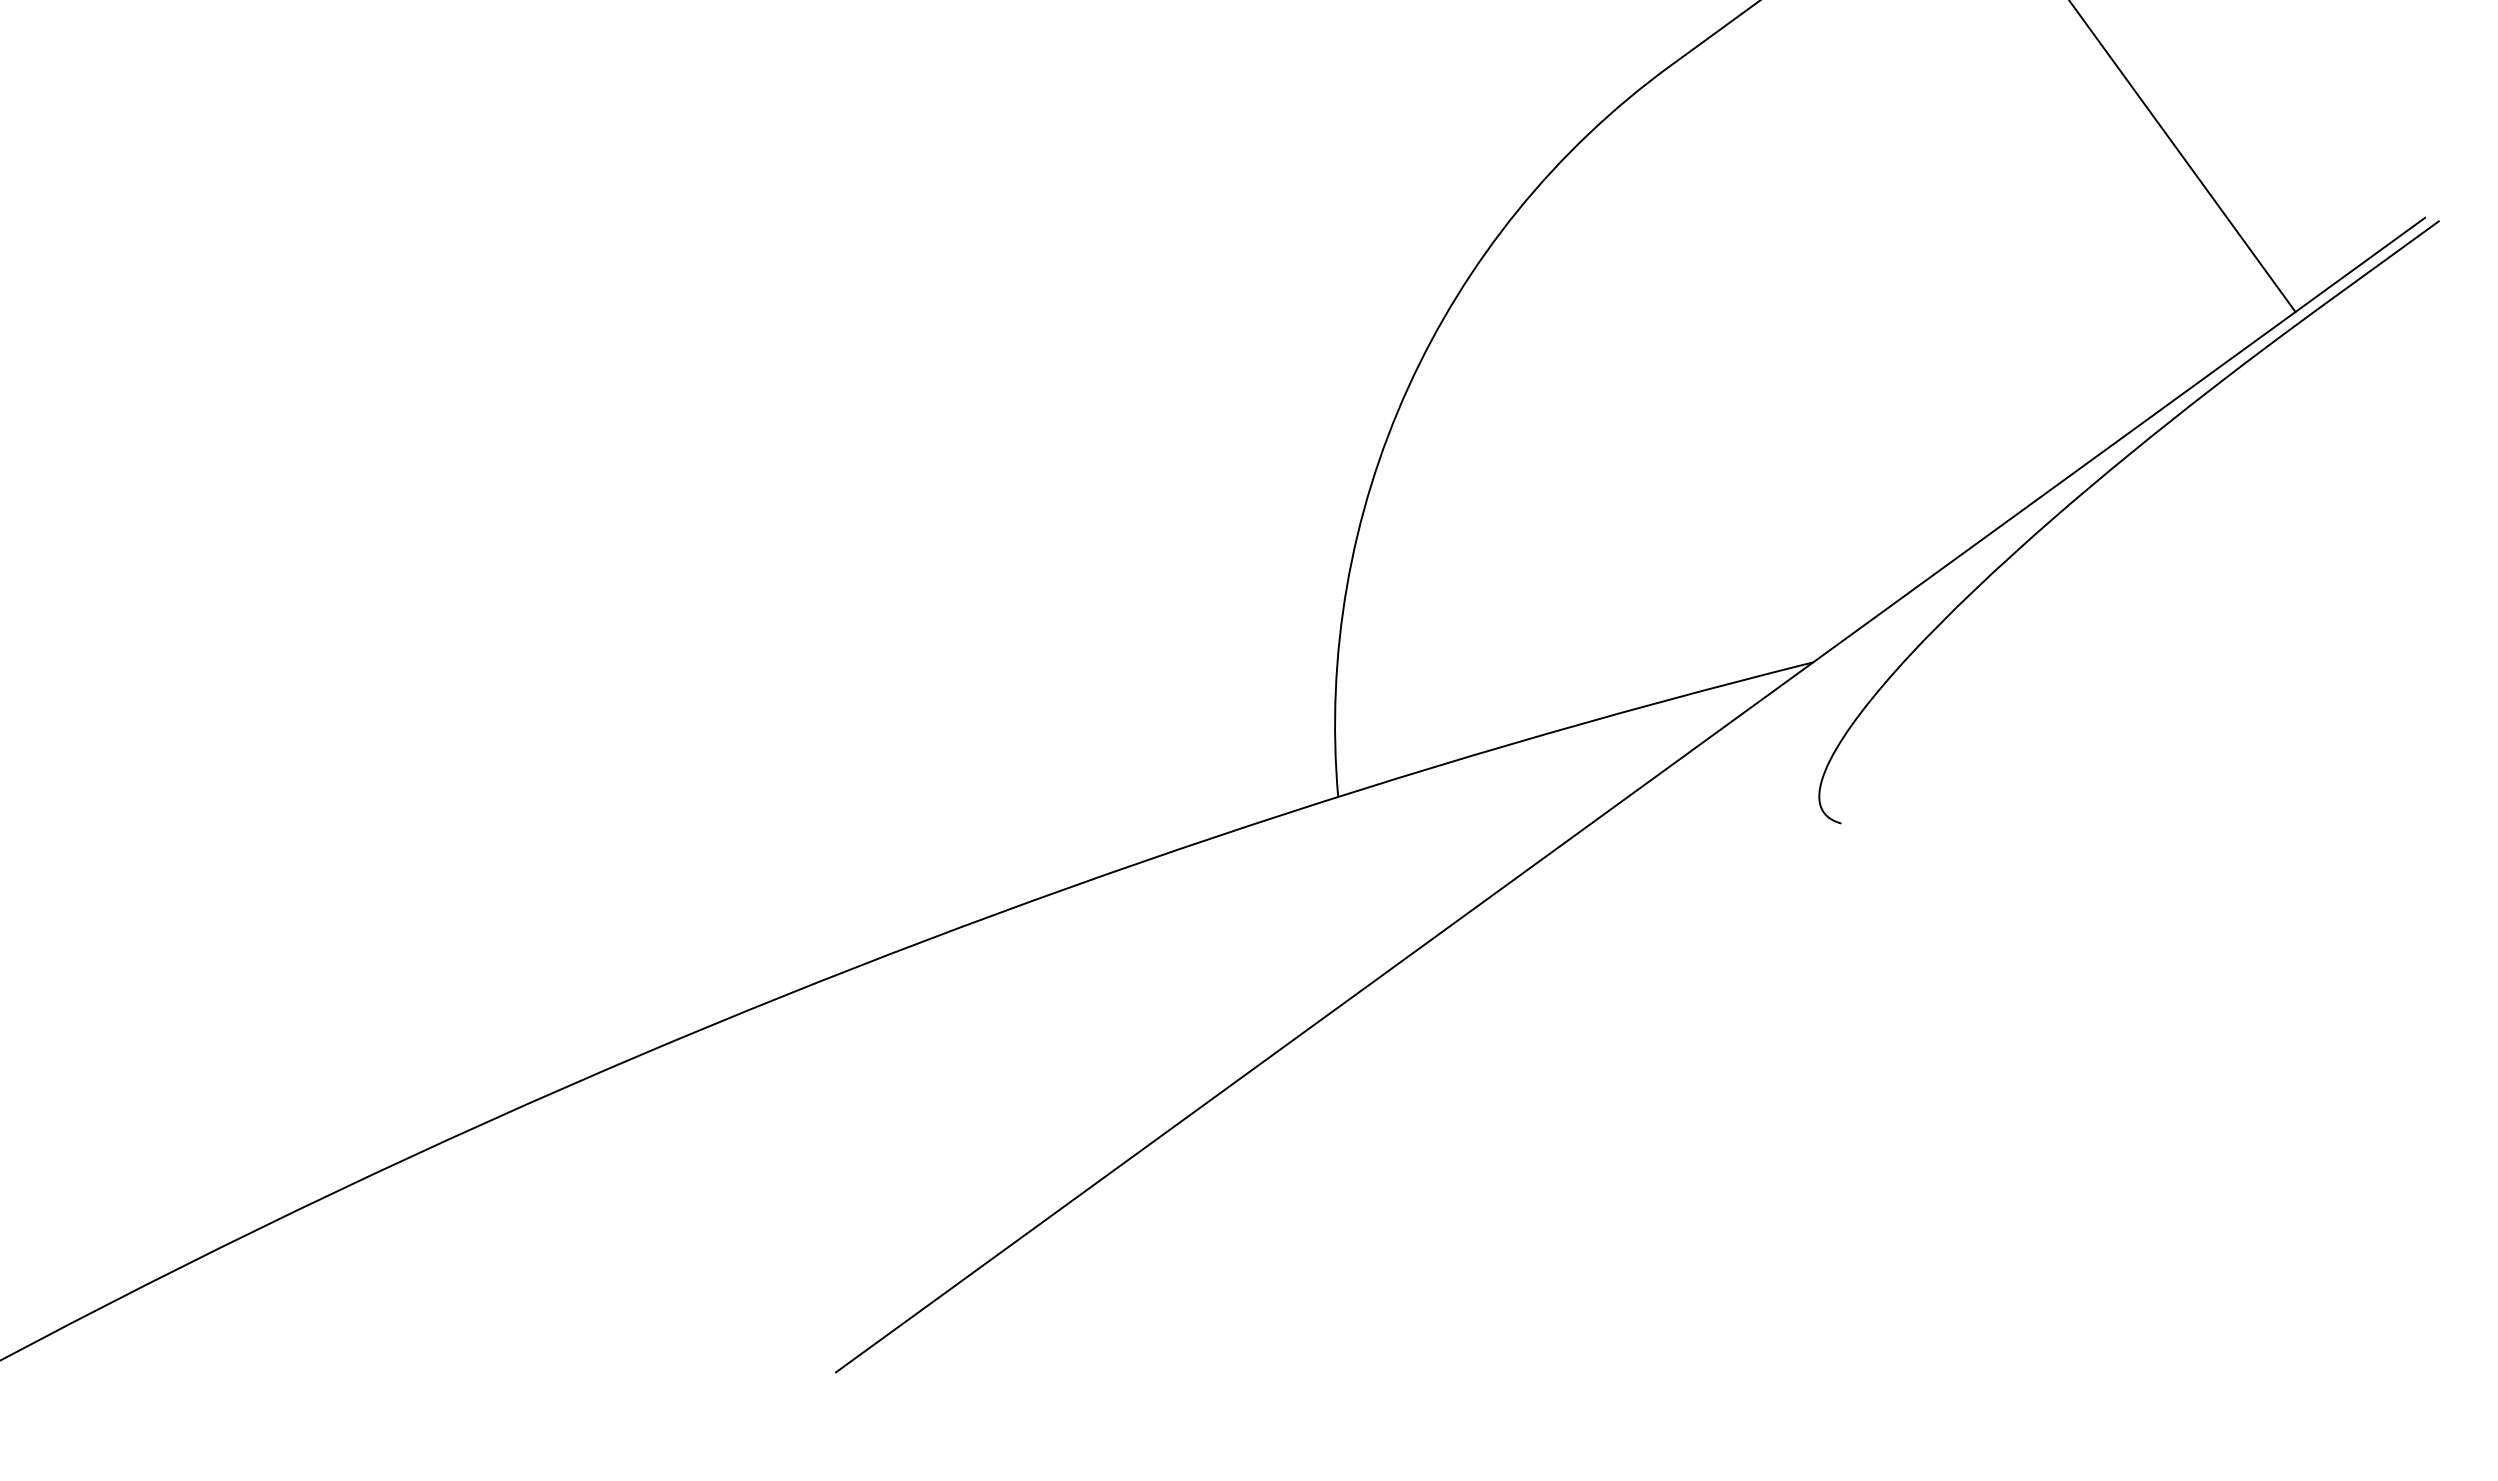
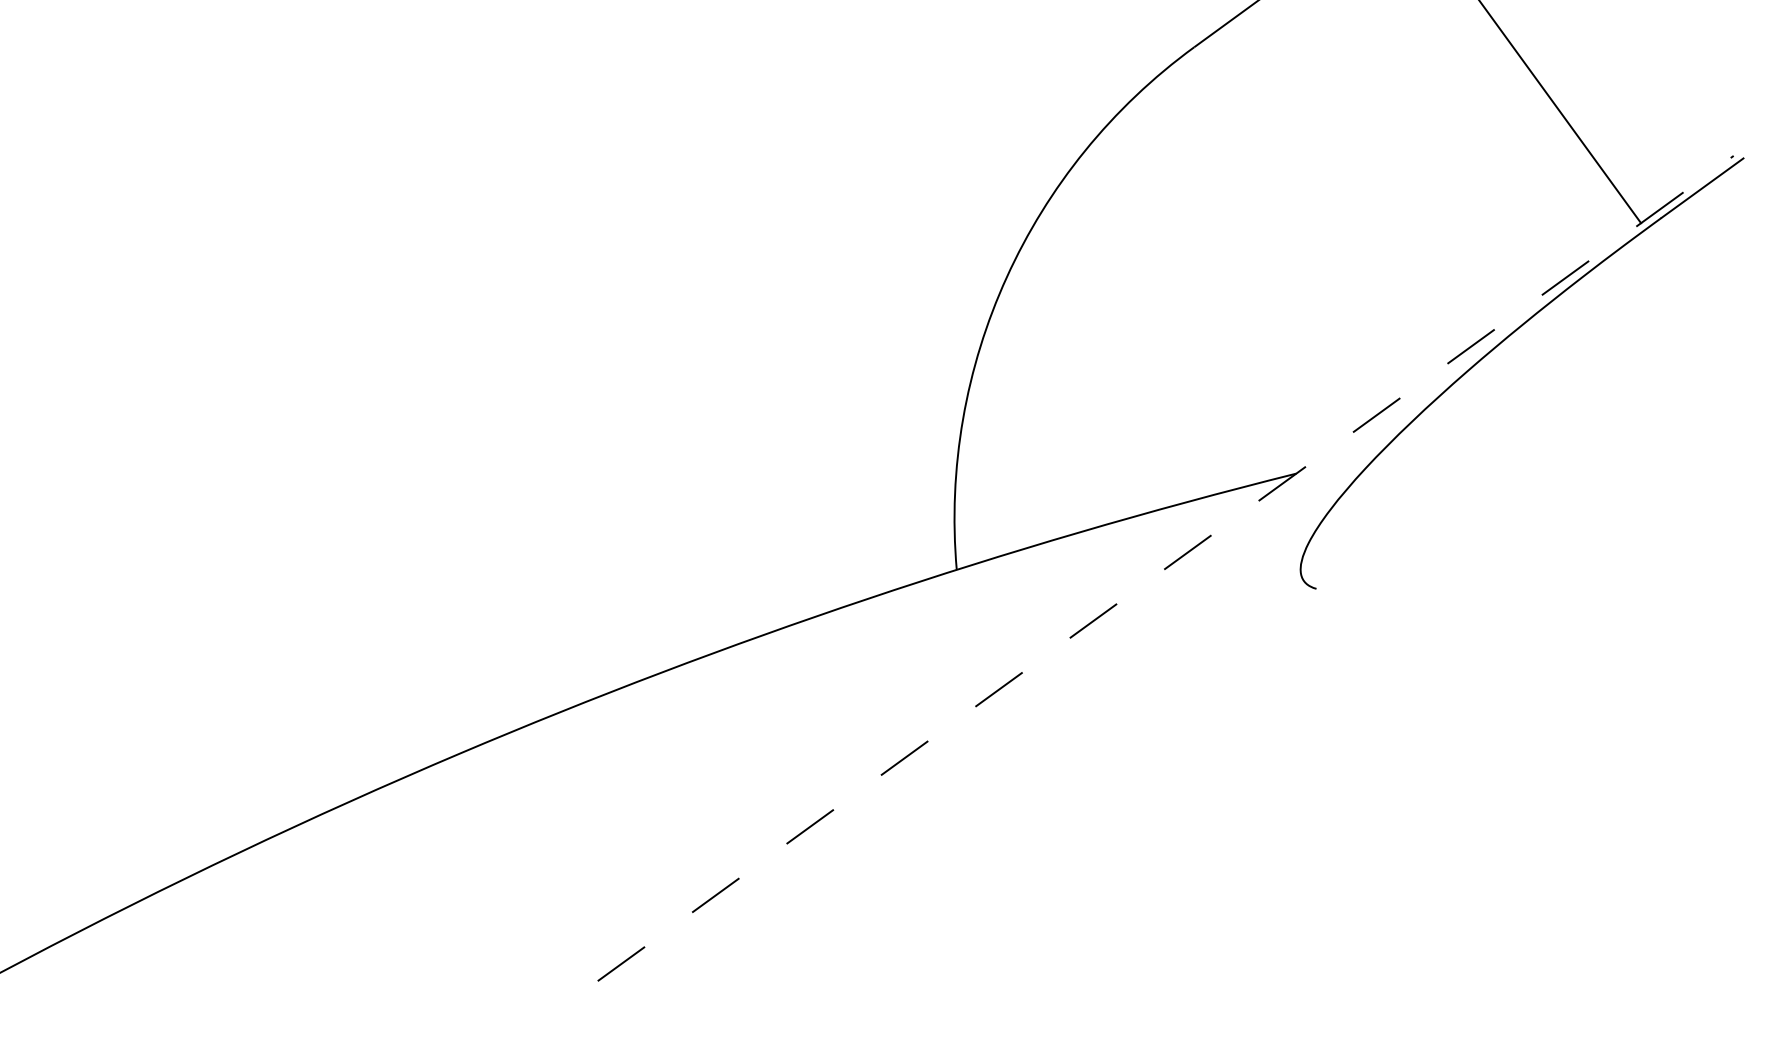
line: (1630, 794) -> (1165, 568), solid -> dashed

